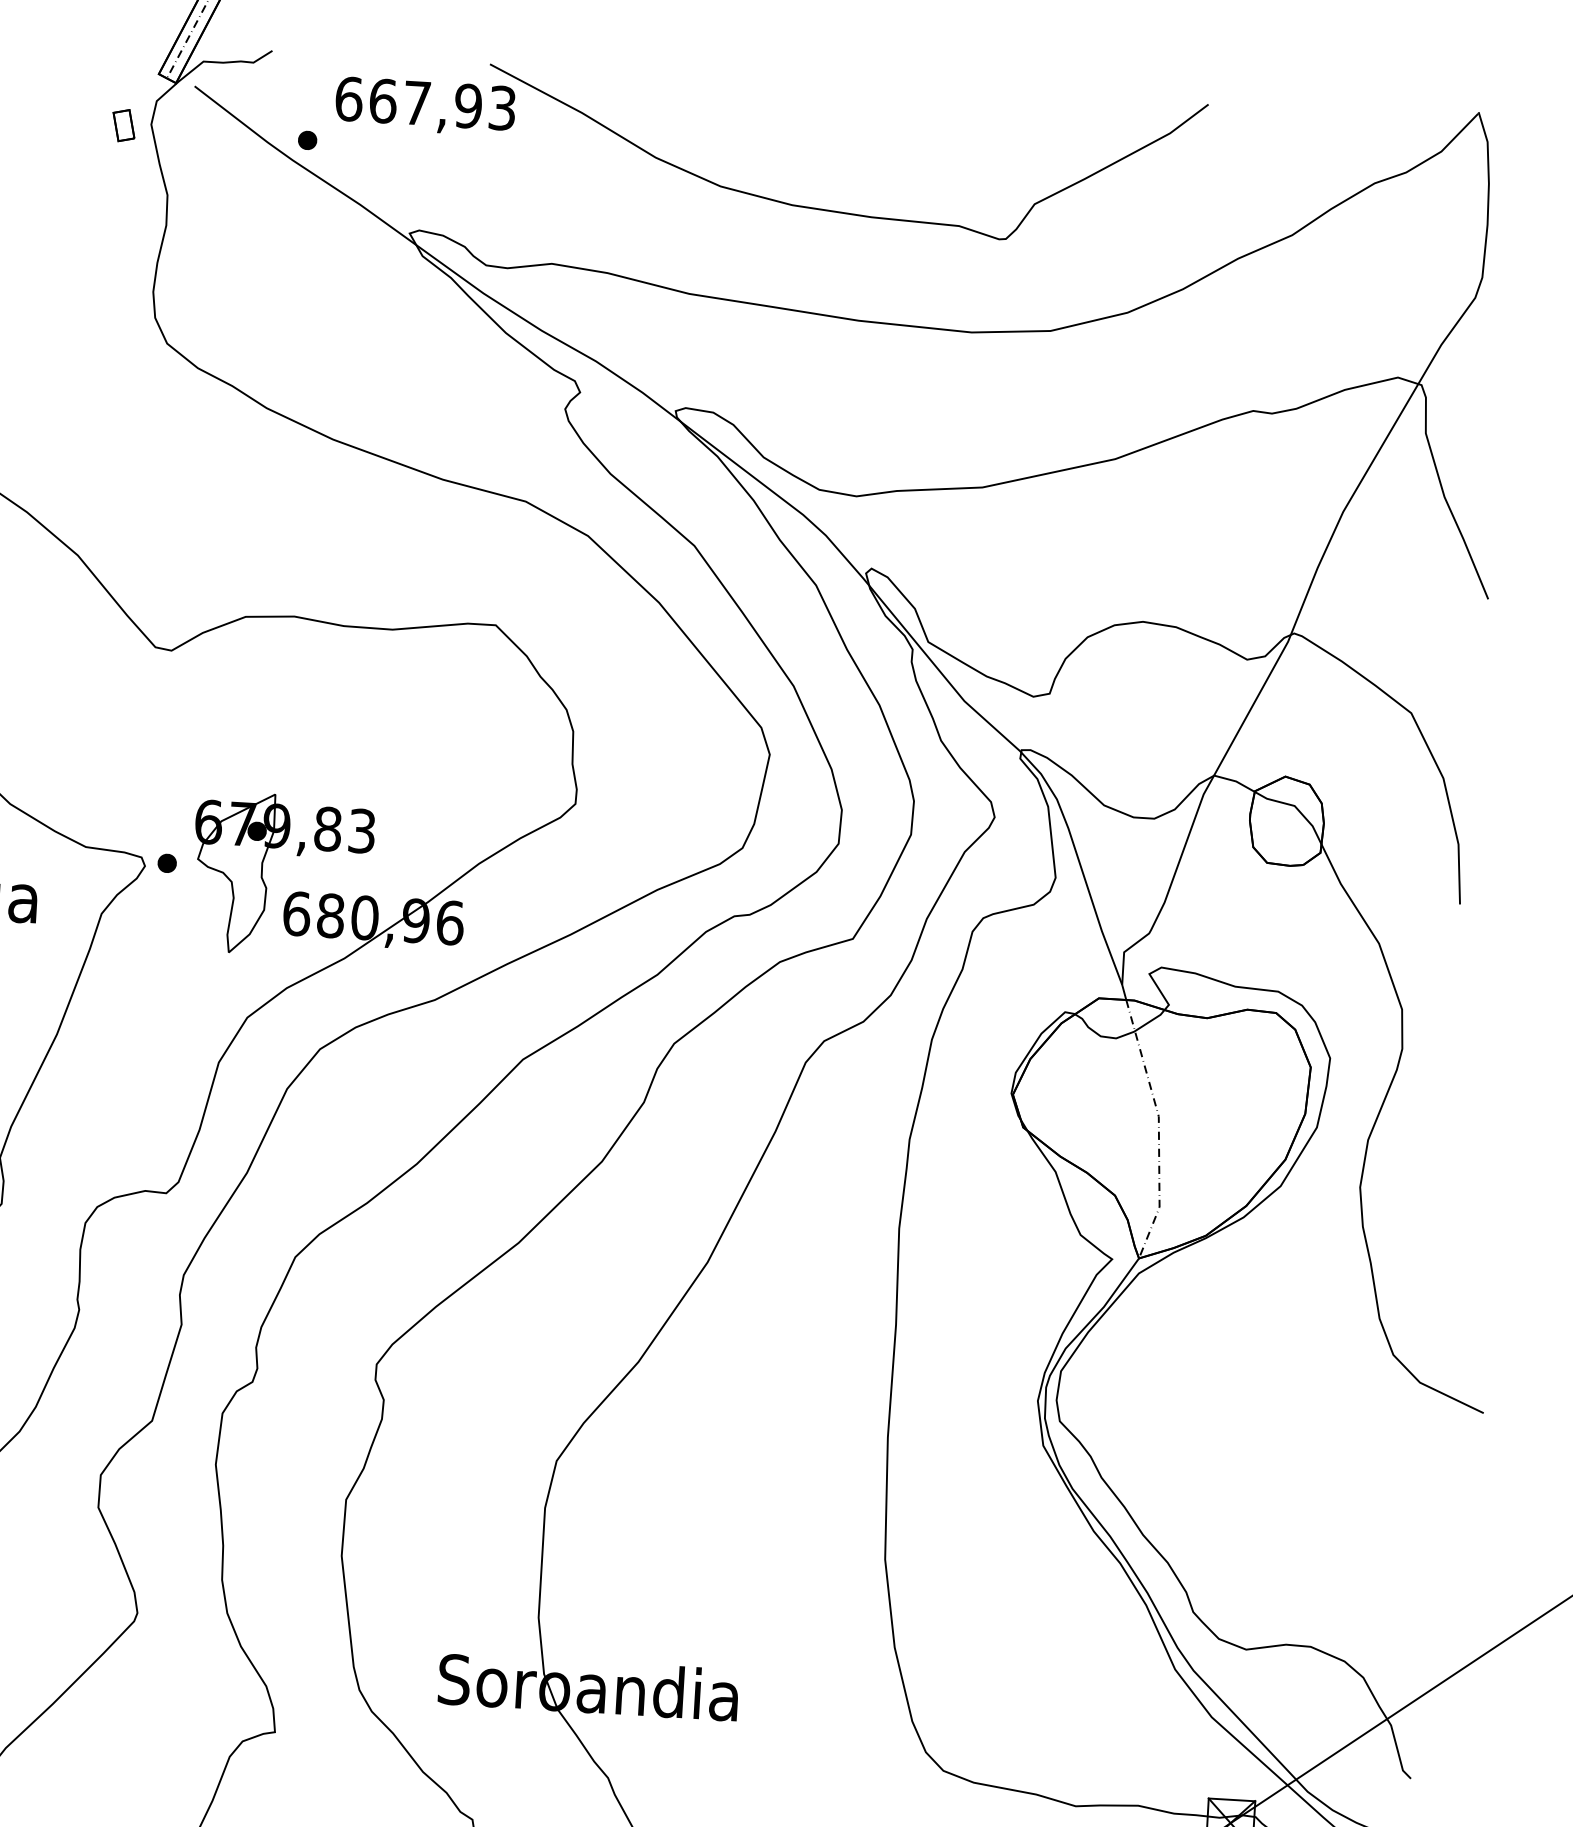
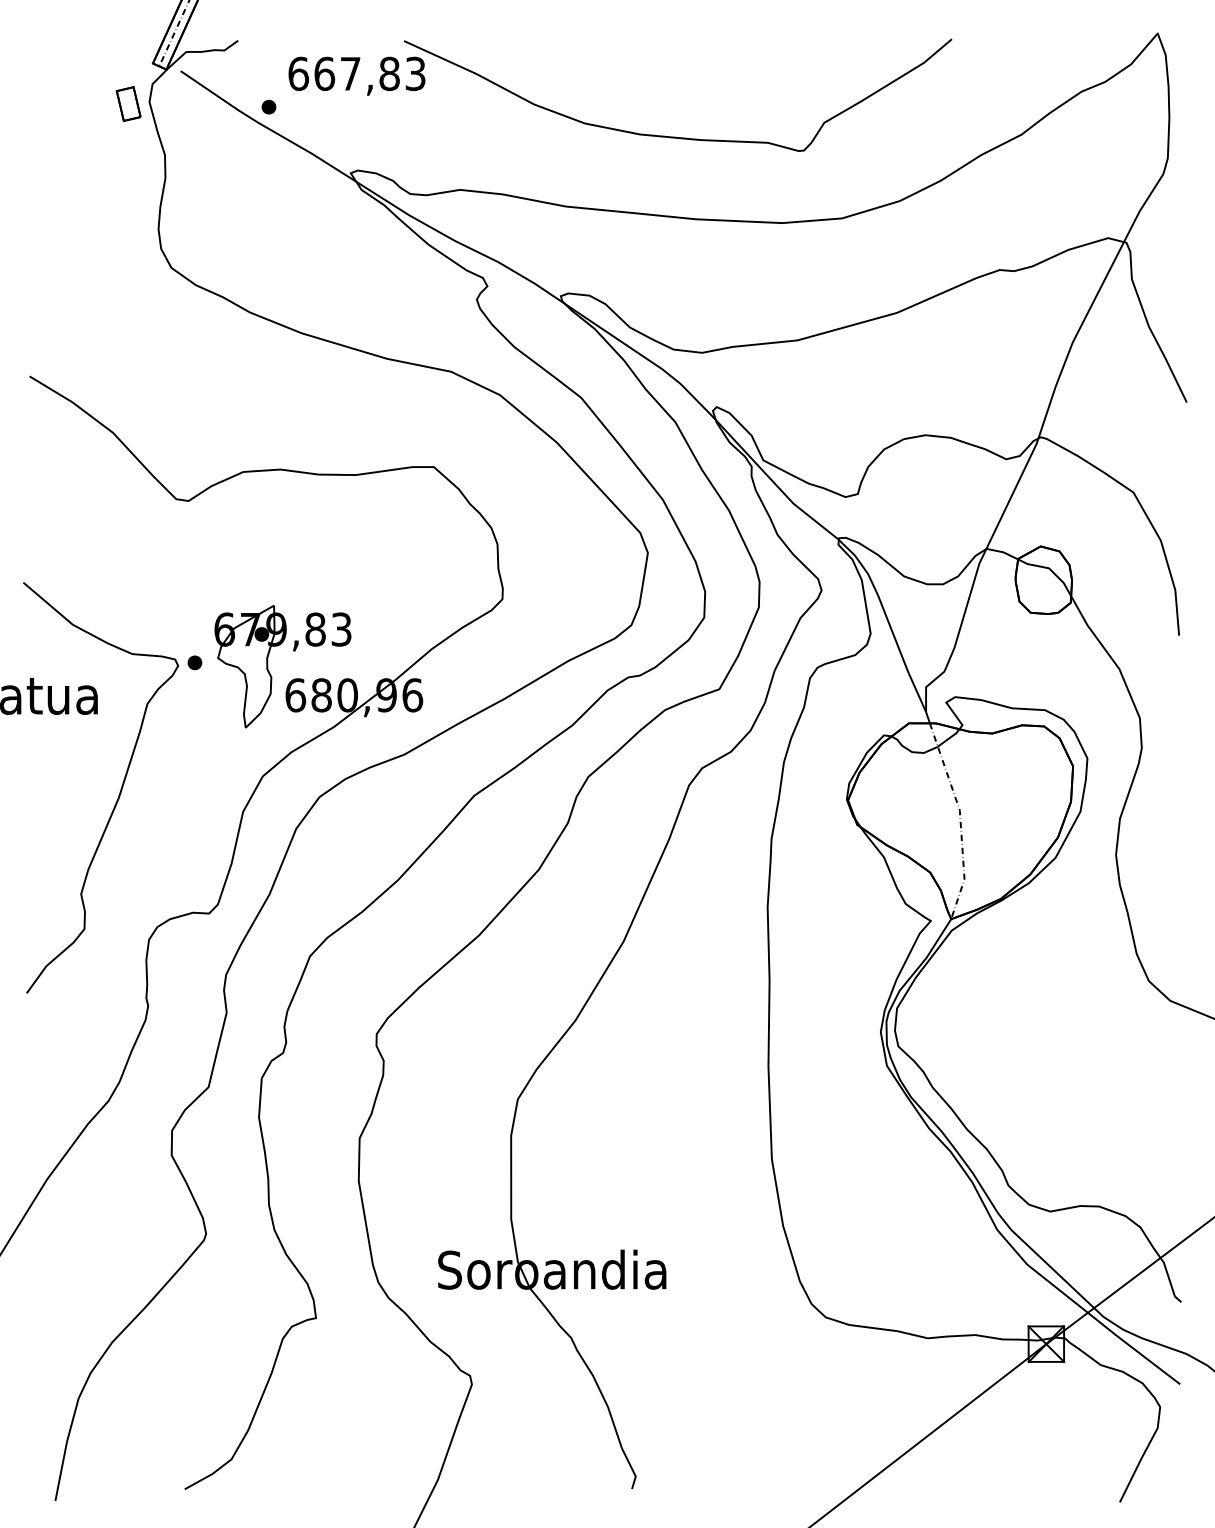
text: (468, 105) -> (389, 73), 667,93 -> 667,83
part: (123, 126) -> (128, 104), size x1.4

